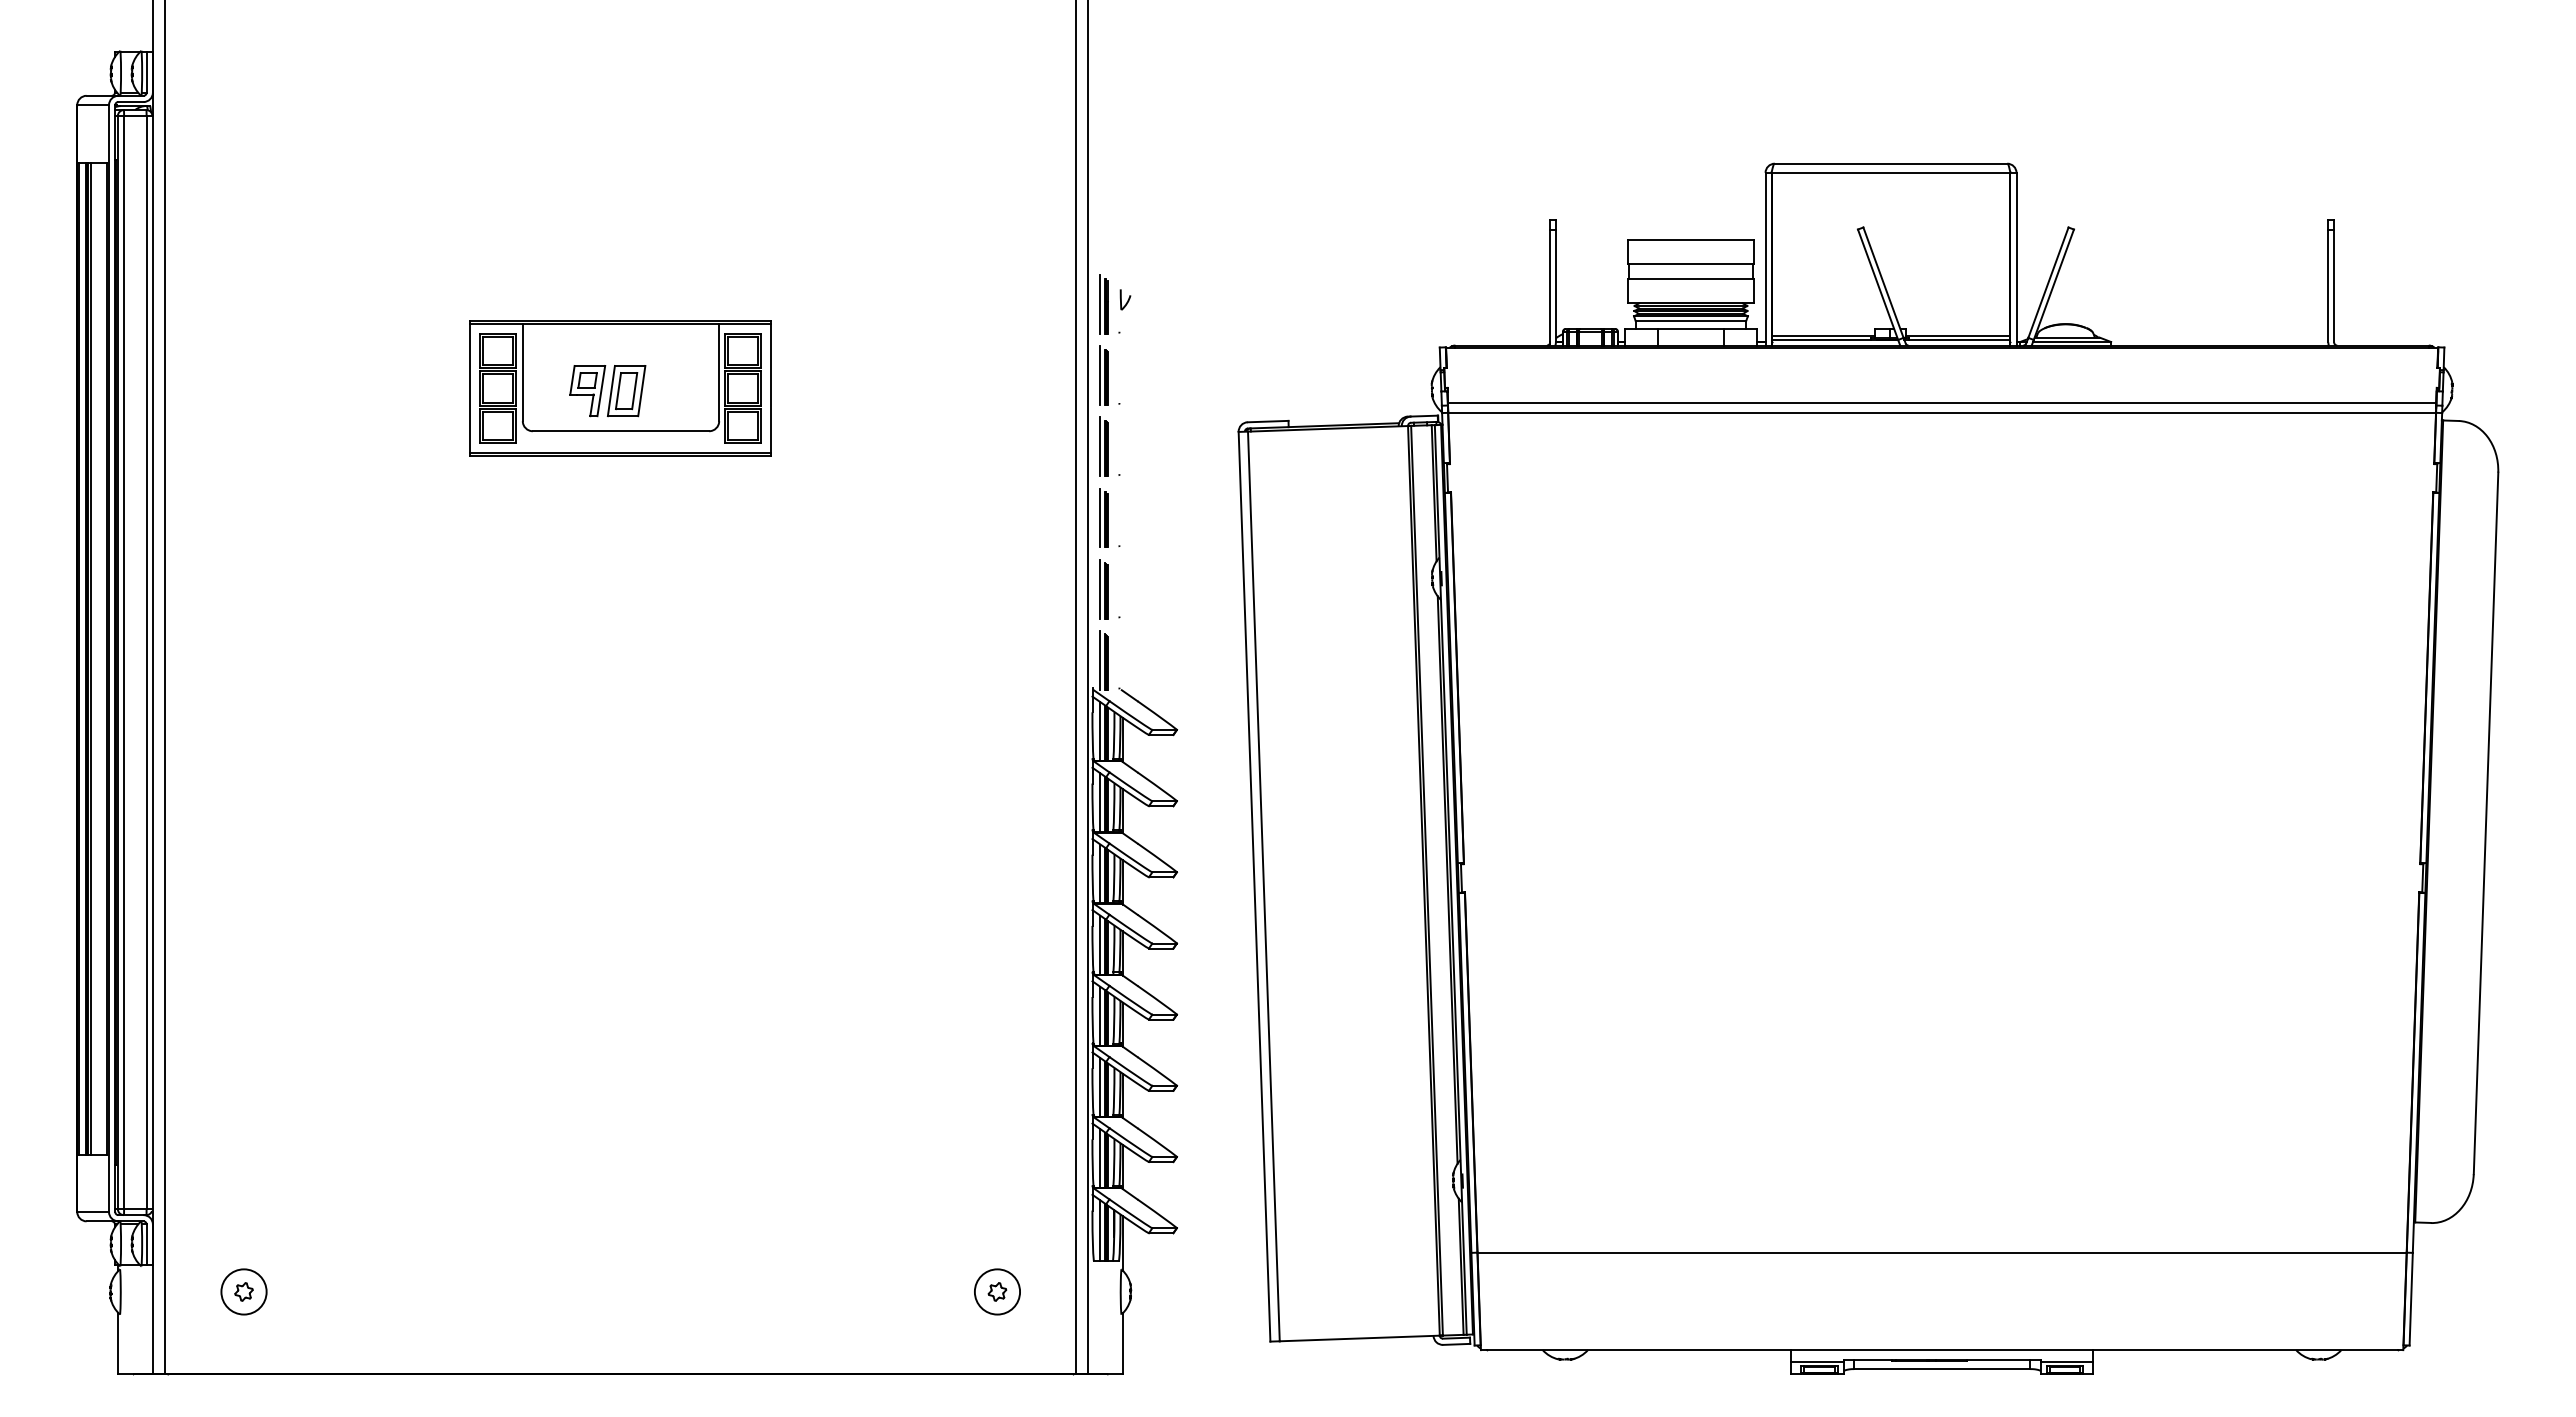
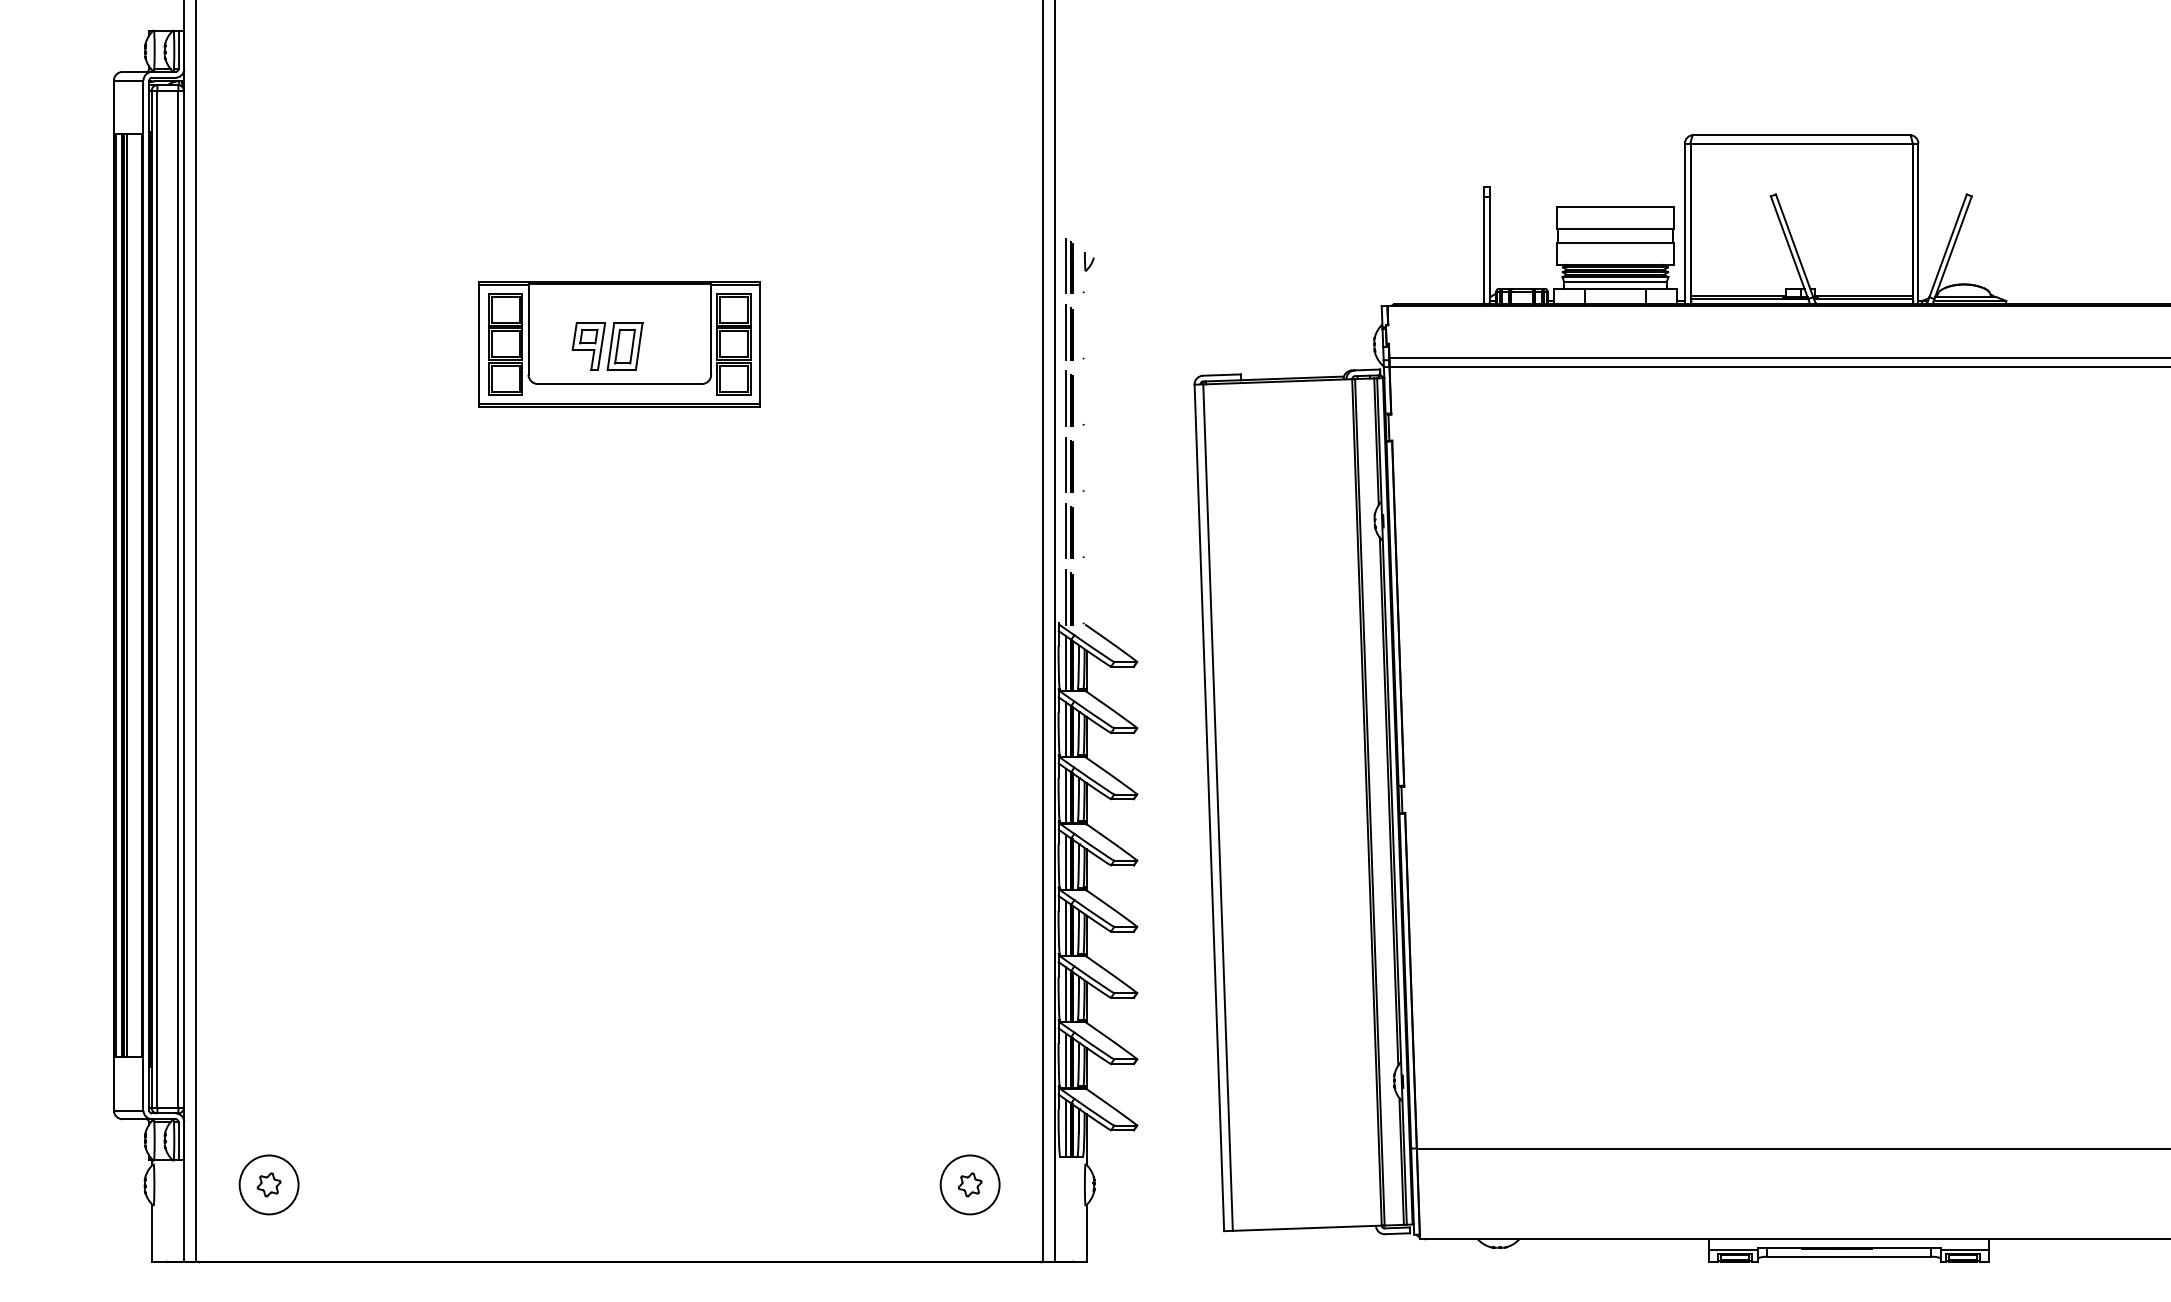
part: (243, 1291) -> (268, 1184), size x1.4
part: (997, 1291) -> (970, 1184), size x1.4

